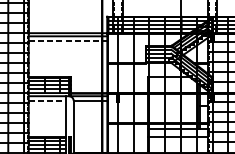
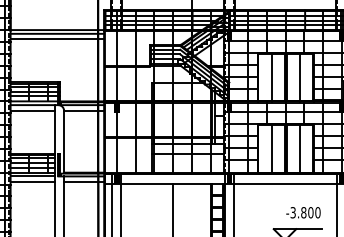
line: (68, 41) -> (57, 39), dashed -> solid
line: (48, 100) -> (33, 110), dashed -> solid

